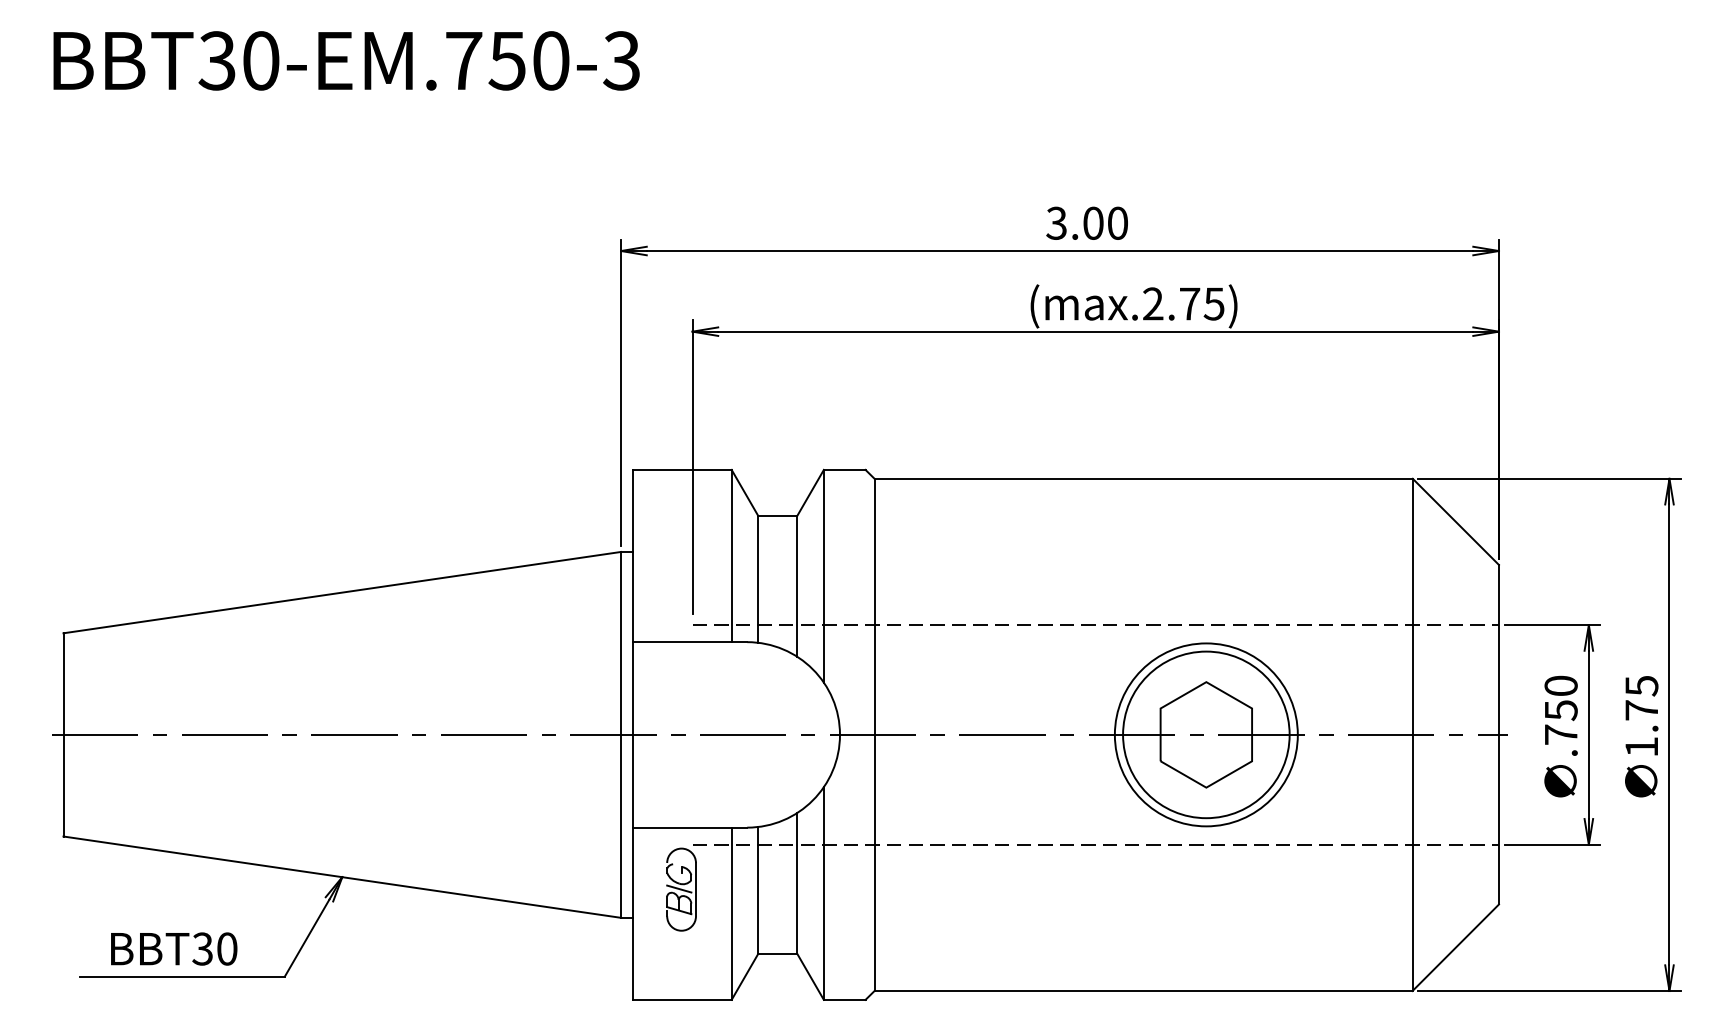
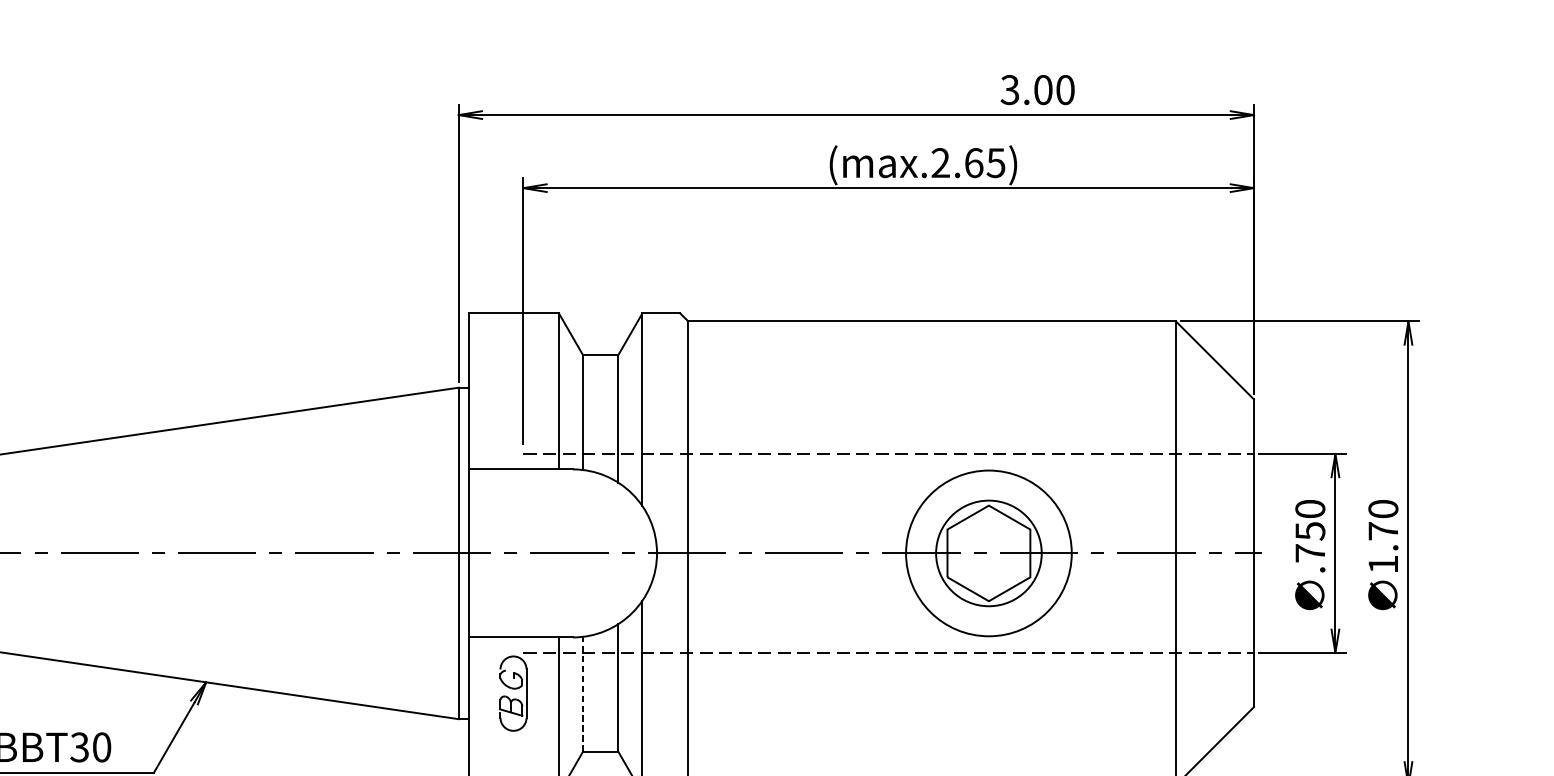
text: (1086, 222) -> (1037, 89), moved
text: (1190, 303) -> (974, 162), (max.2.75) -> (max.2.65)
text: (1641, 685) -> (1383, 508), 1.75 -> 1.70
circle: (1206, 734) -> (989, 553), size x0.7
line: (679, 888) -> (511, 692), removed
line: (758, 889) -> (583, 693), solid -> dashed

